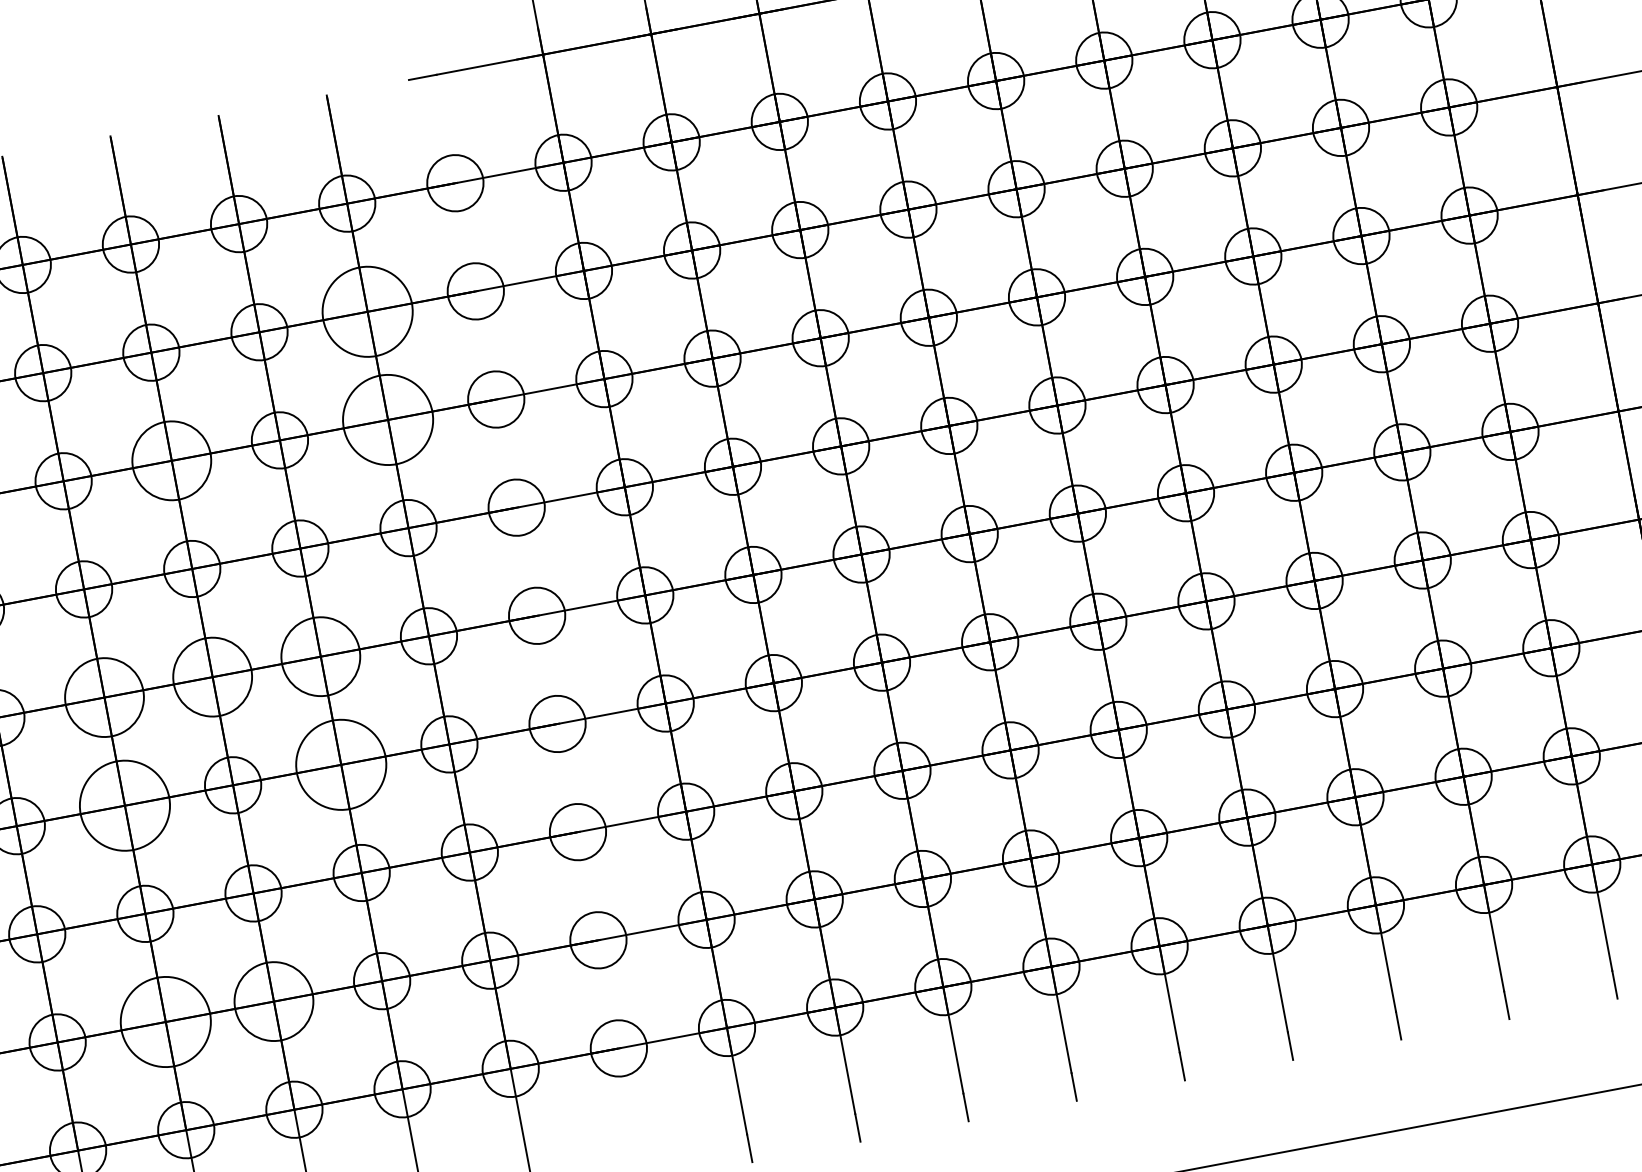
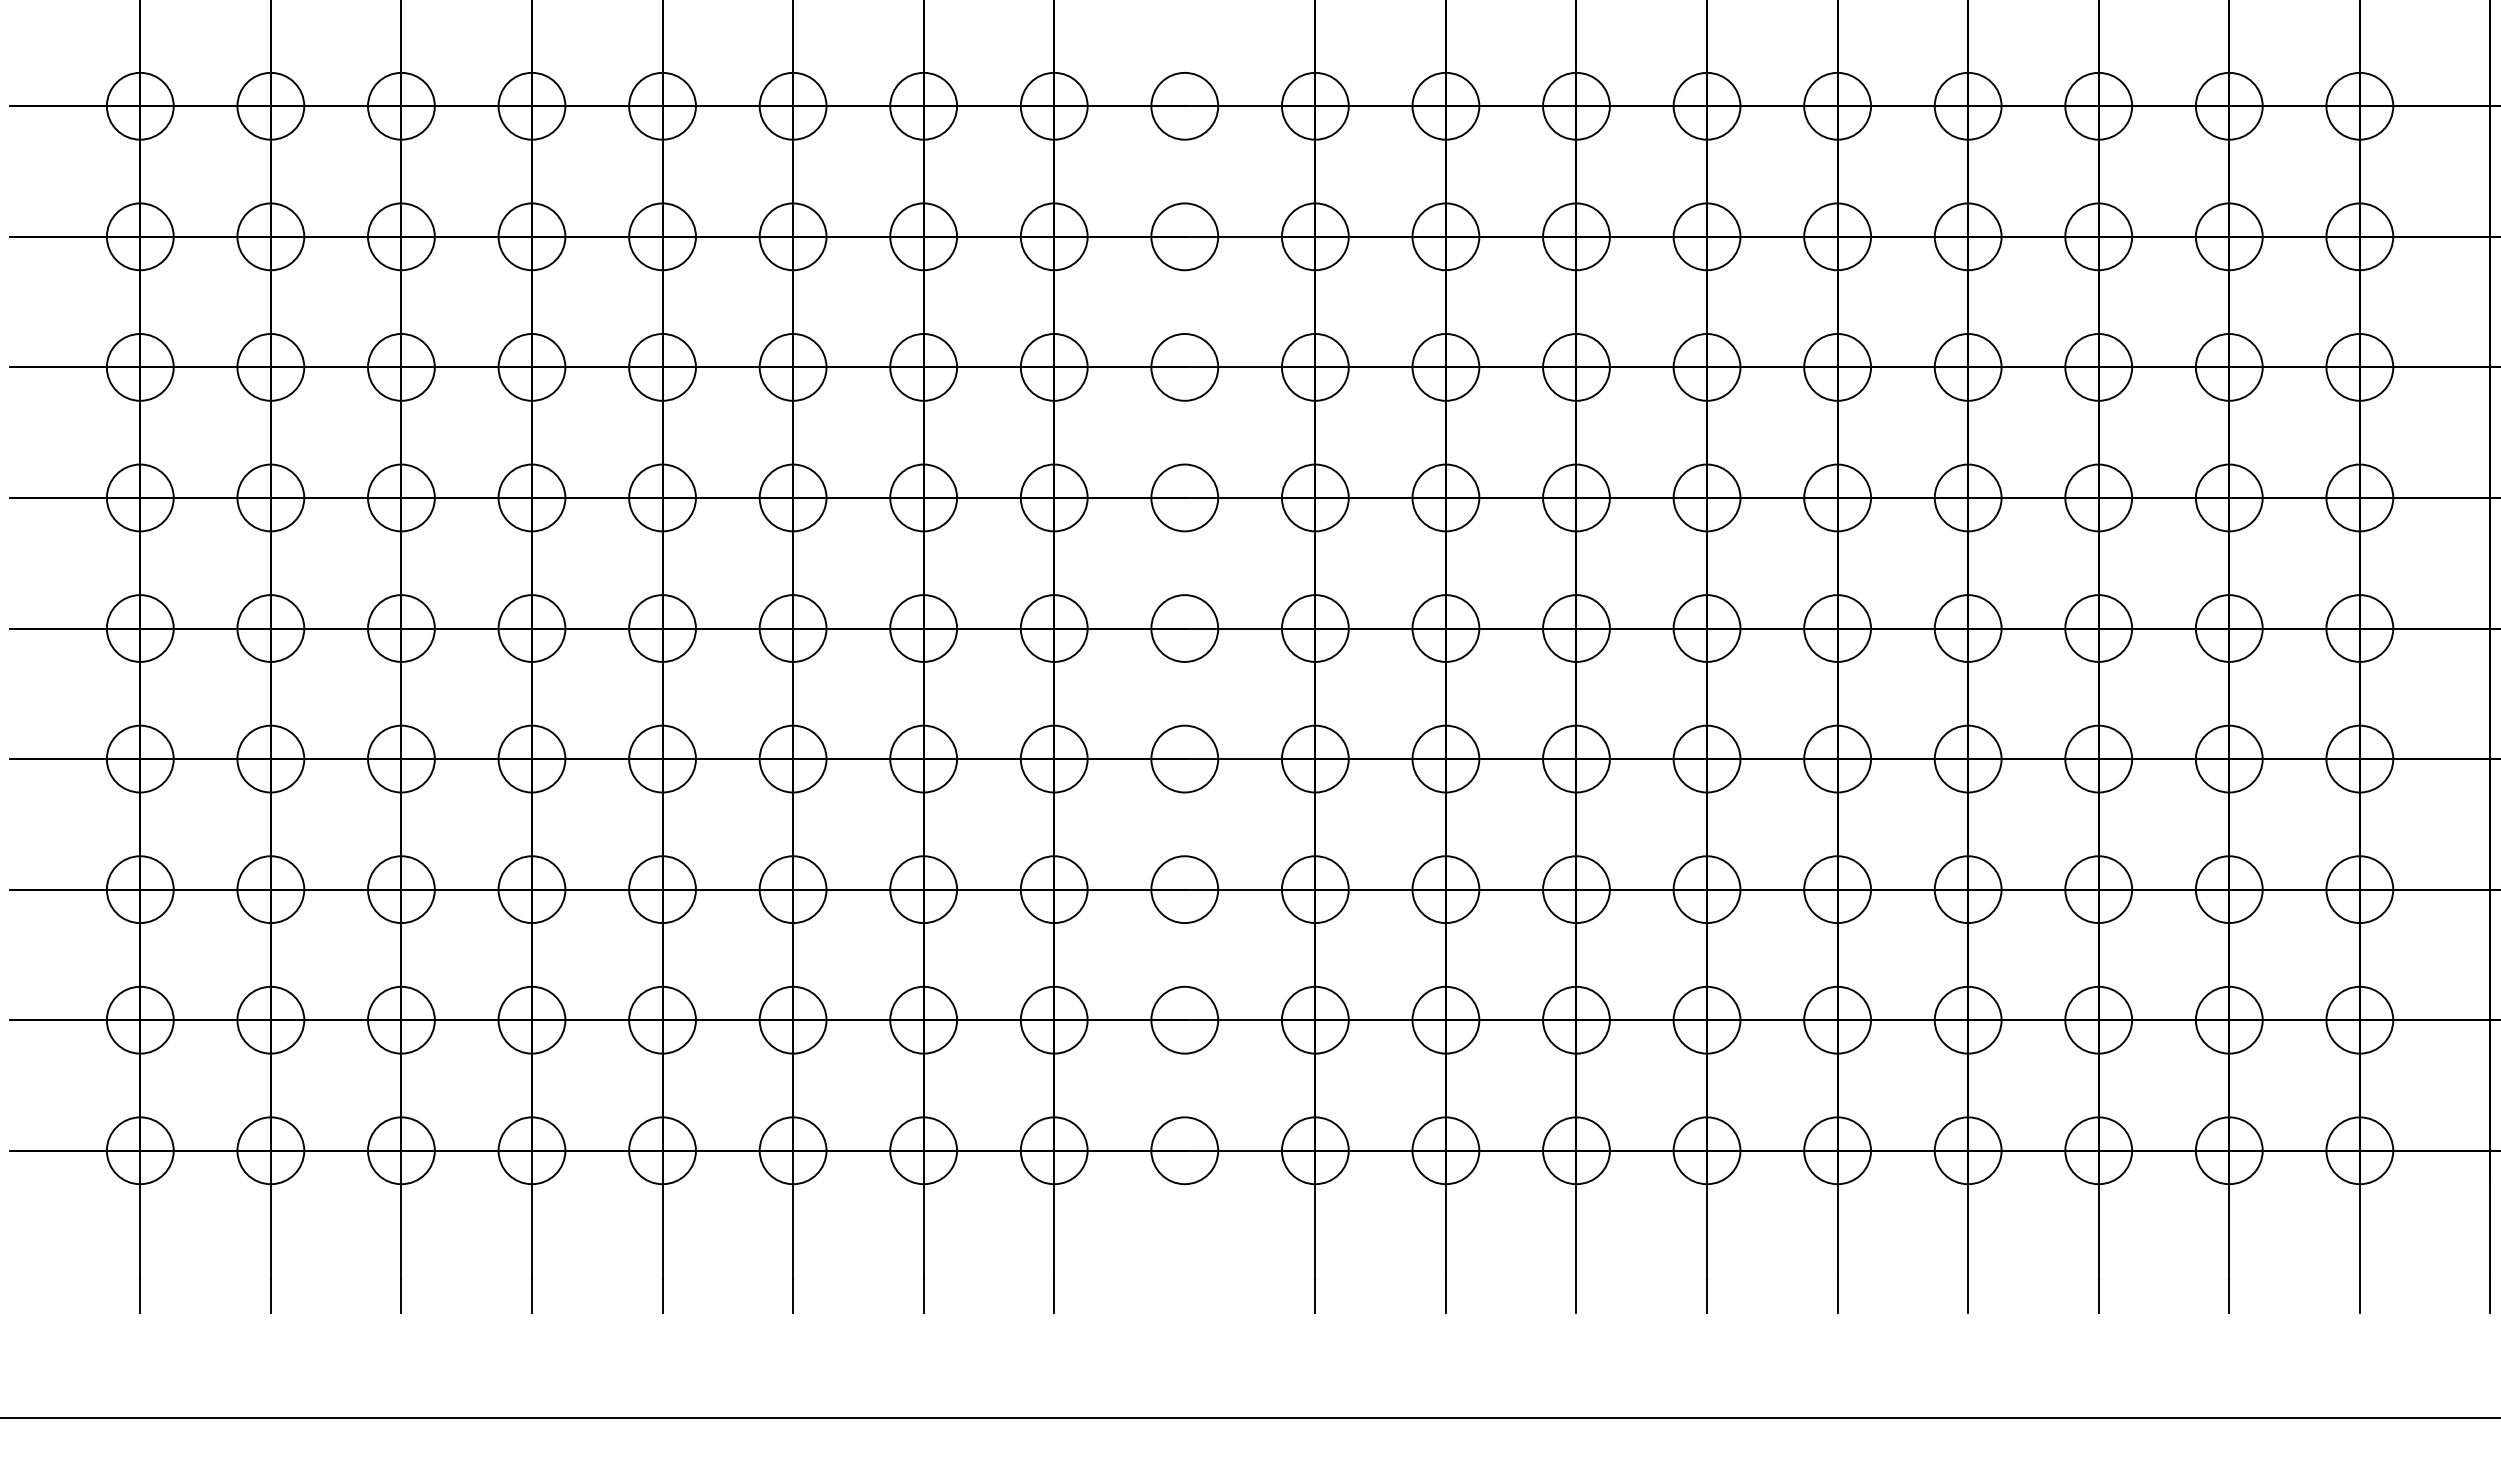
circle: (367, 311) -> (1053, 236), size x0.62
circle: (387, 420) -> (1053, 367), size x0.62
circle: (171, 461) -> (792, 367), size x0.71
circle: (320, 656) -> (923, 628), size x0.71
circle: (212, 677) -> (792, 628), size x0.71
circle: (104, 697) -> (662, 628), size x0.71
circle: (341, 764) -> (923, 758), size x0.62
circle: (124, 805) -> (662, 758), size x0.62
circle: (273, 1001) -> (792, 1019), size x0.71
circle: (165, 1021) -> (662, 1019), size x0.62

